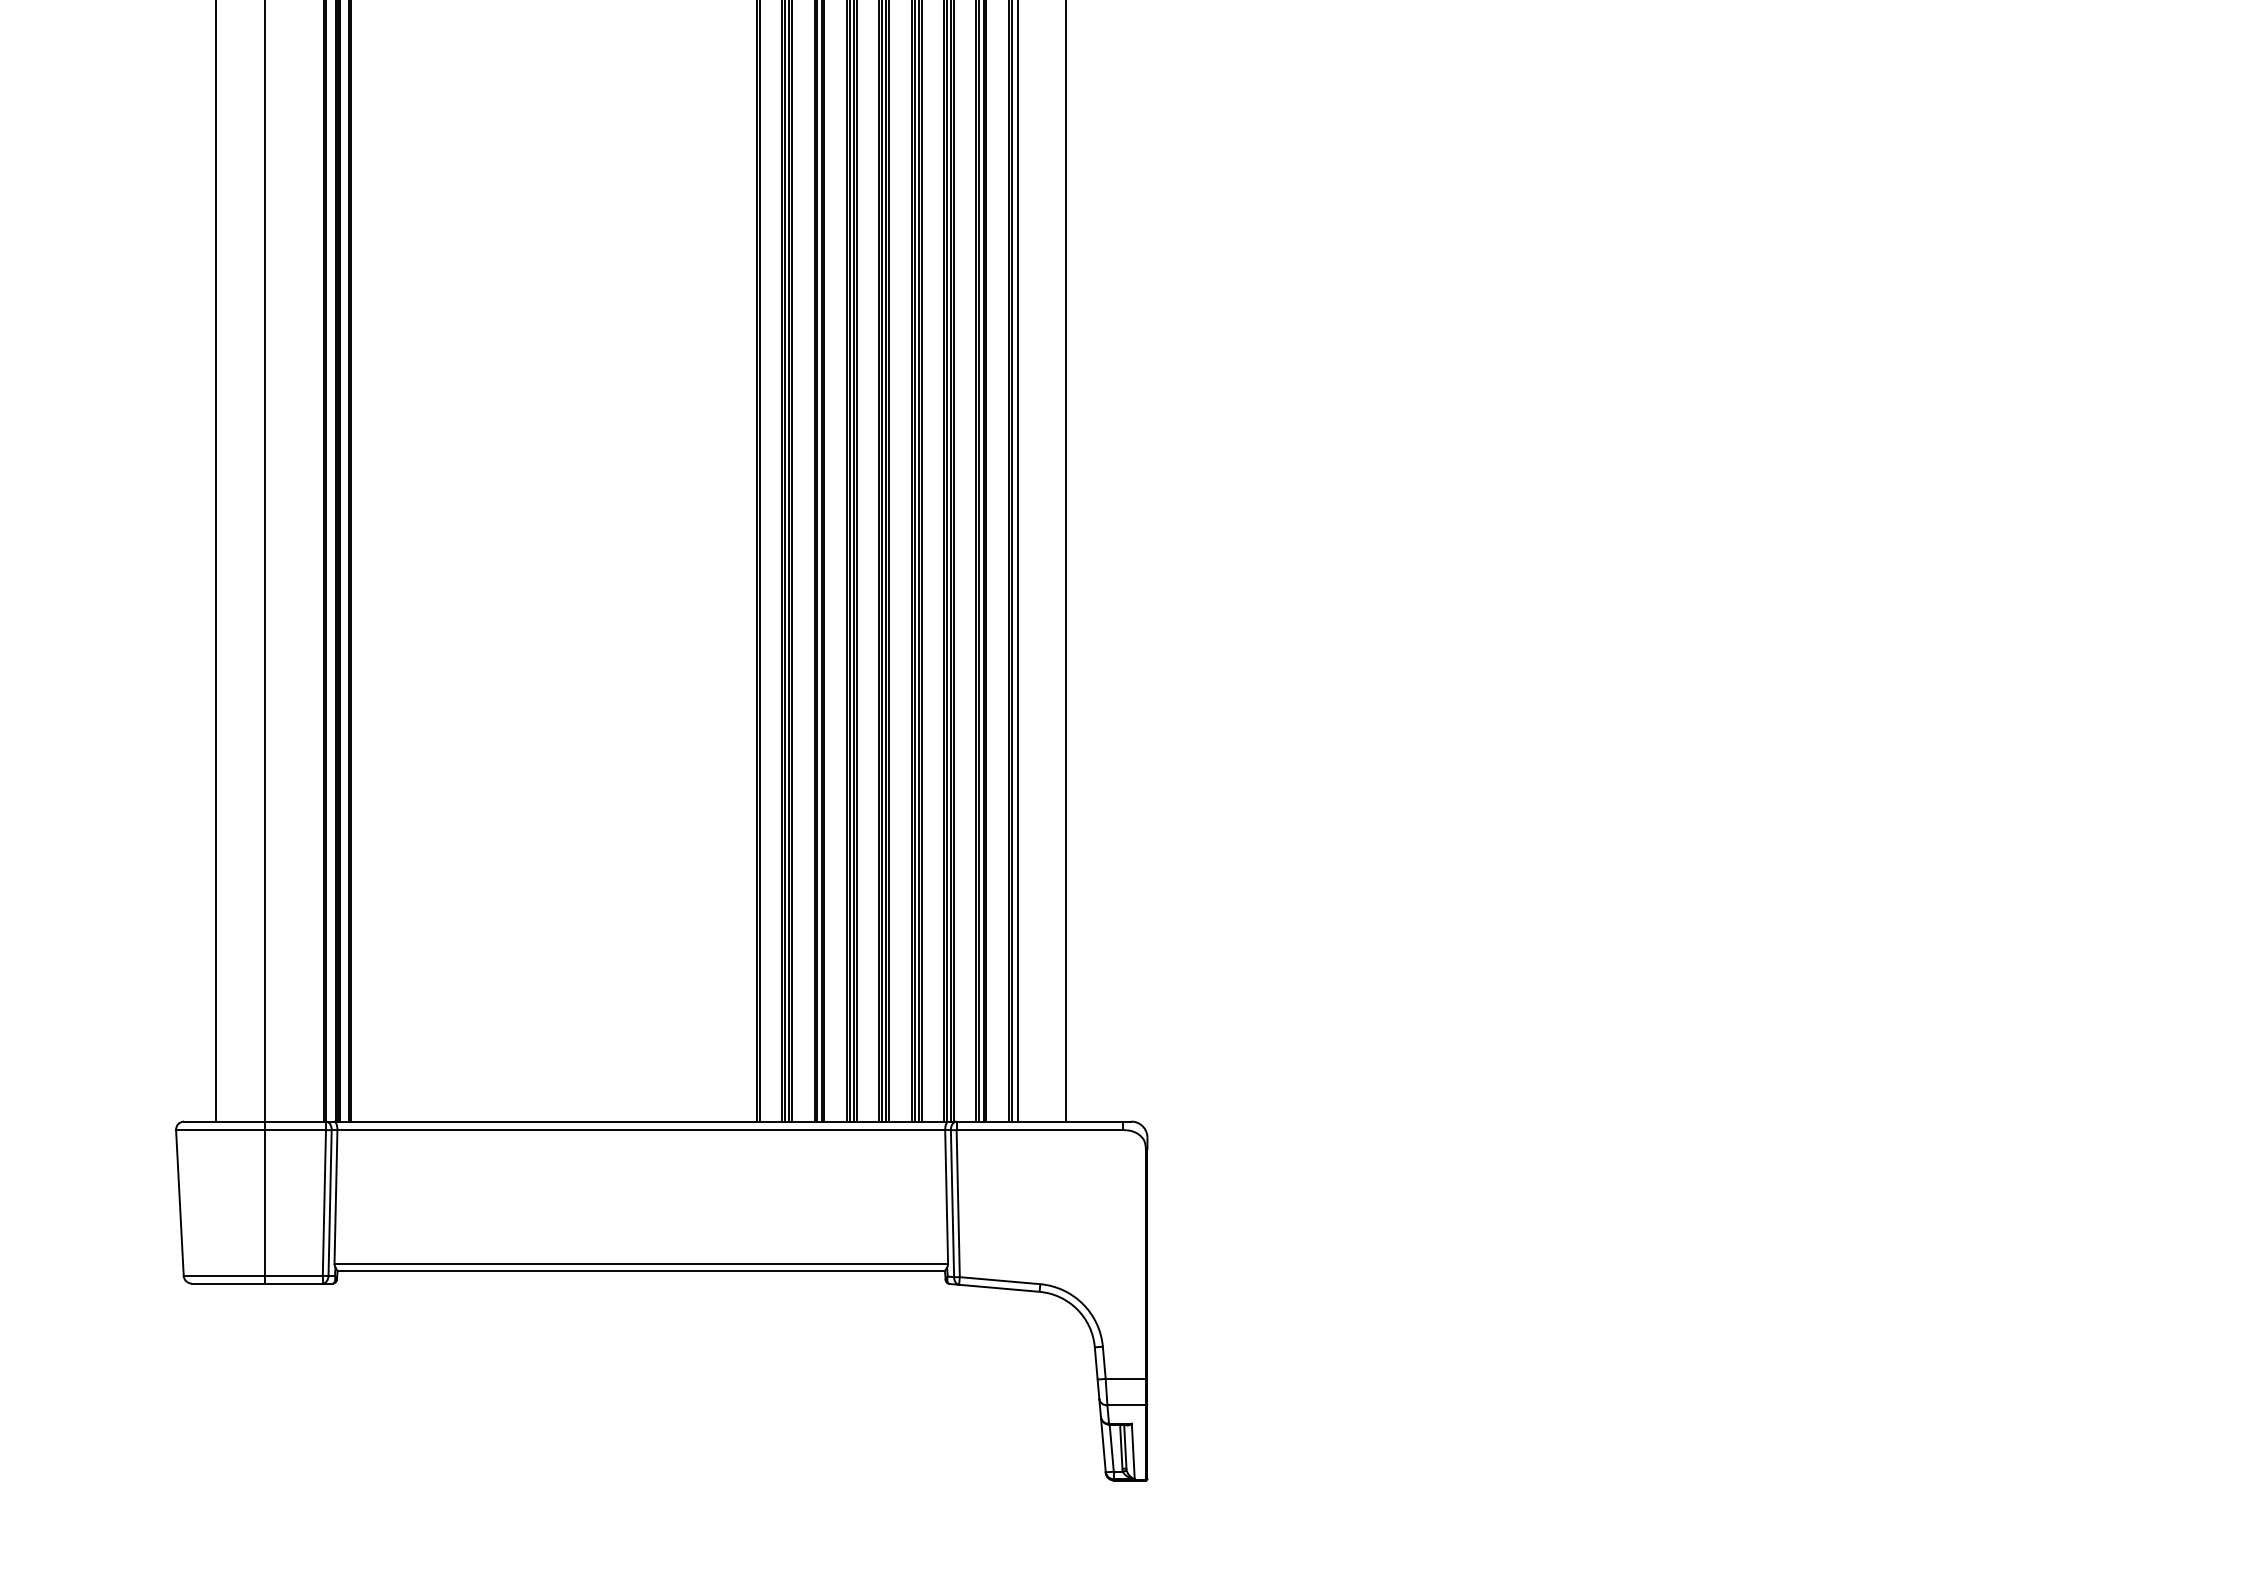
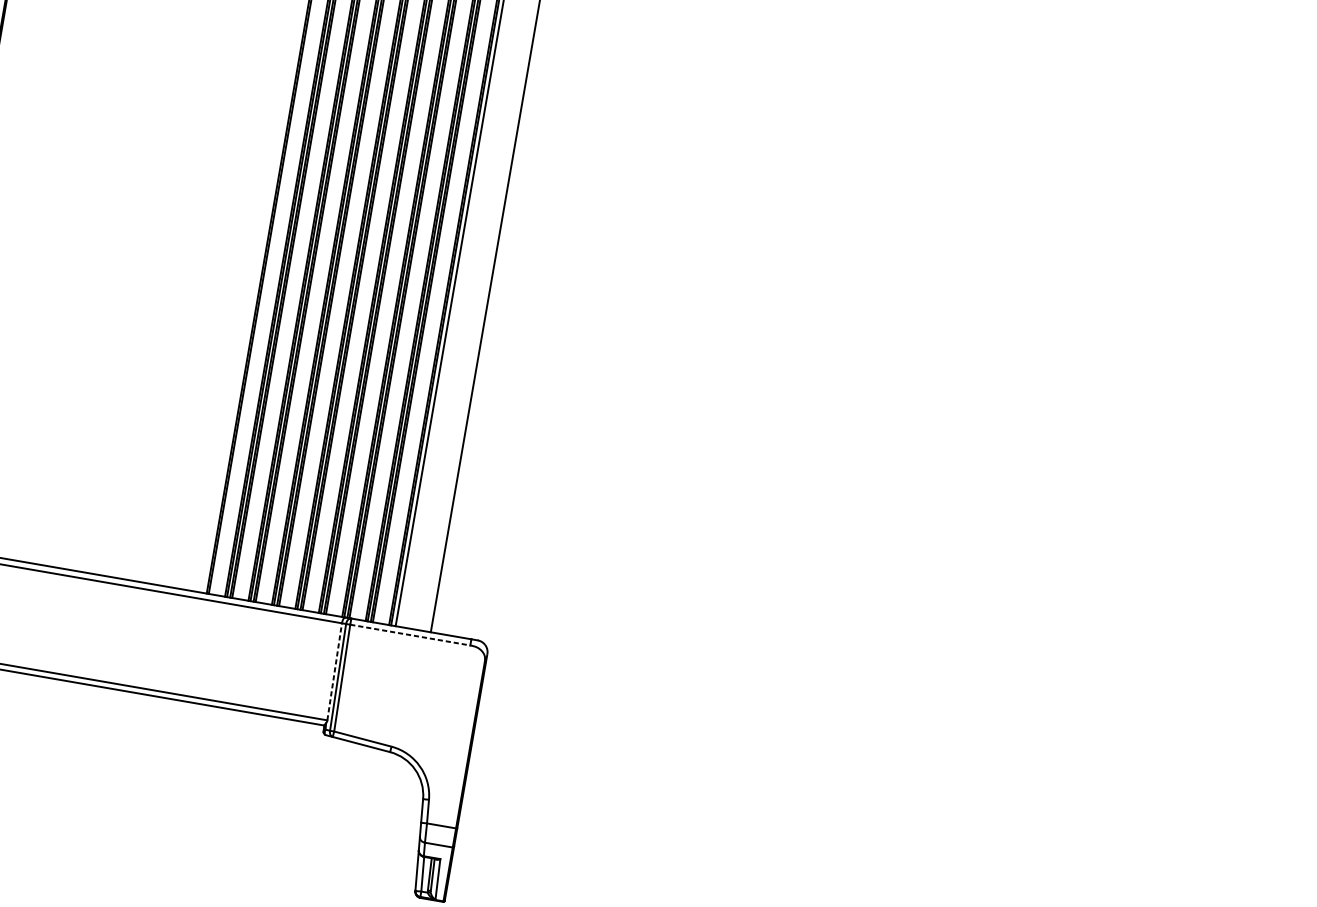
line: (1039, 1130) -> (410, 635), solid -> dashed
line: (946, 1196) -> (334, 671), solid -> dashed

